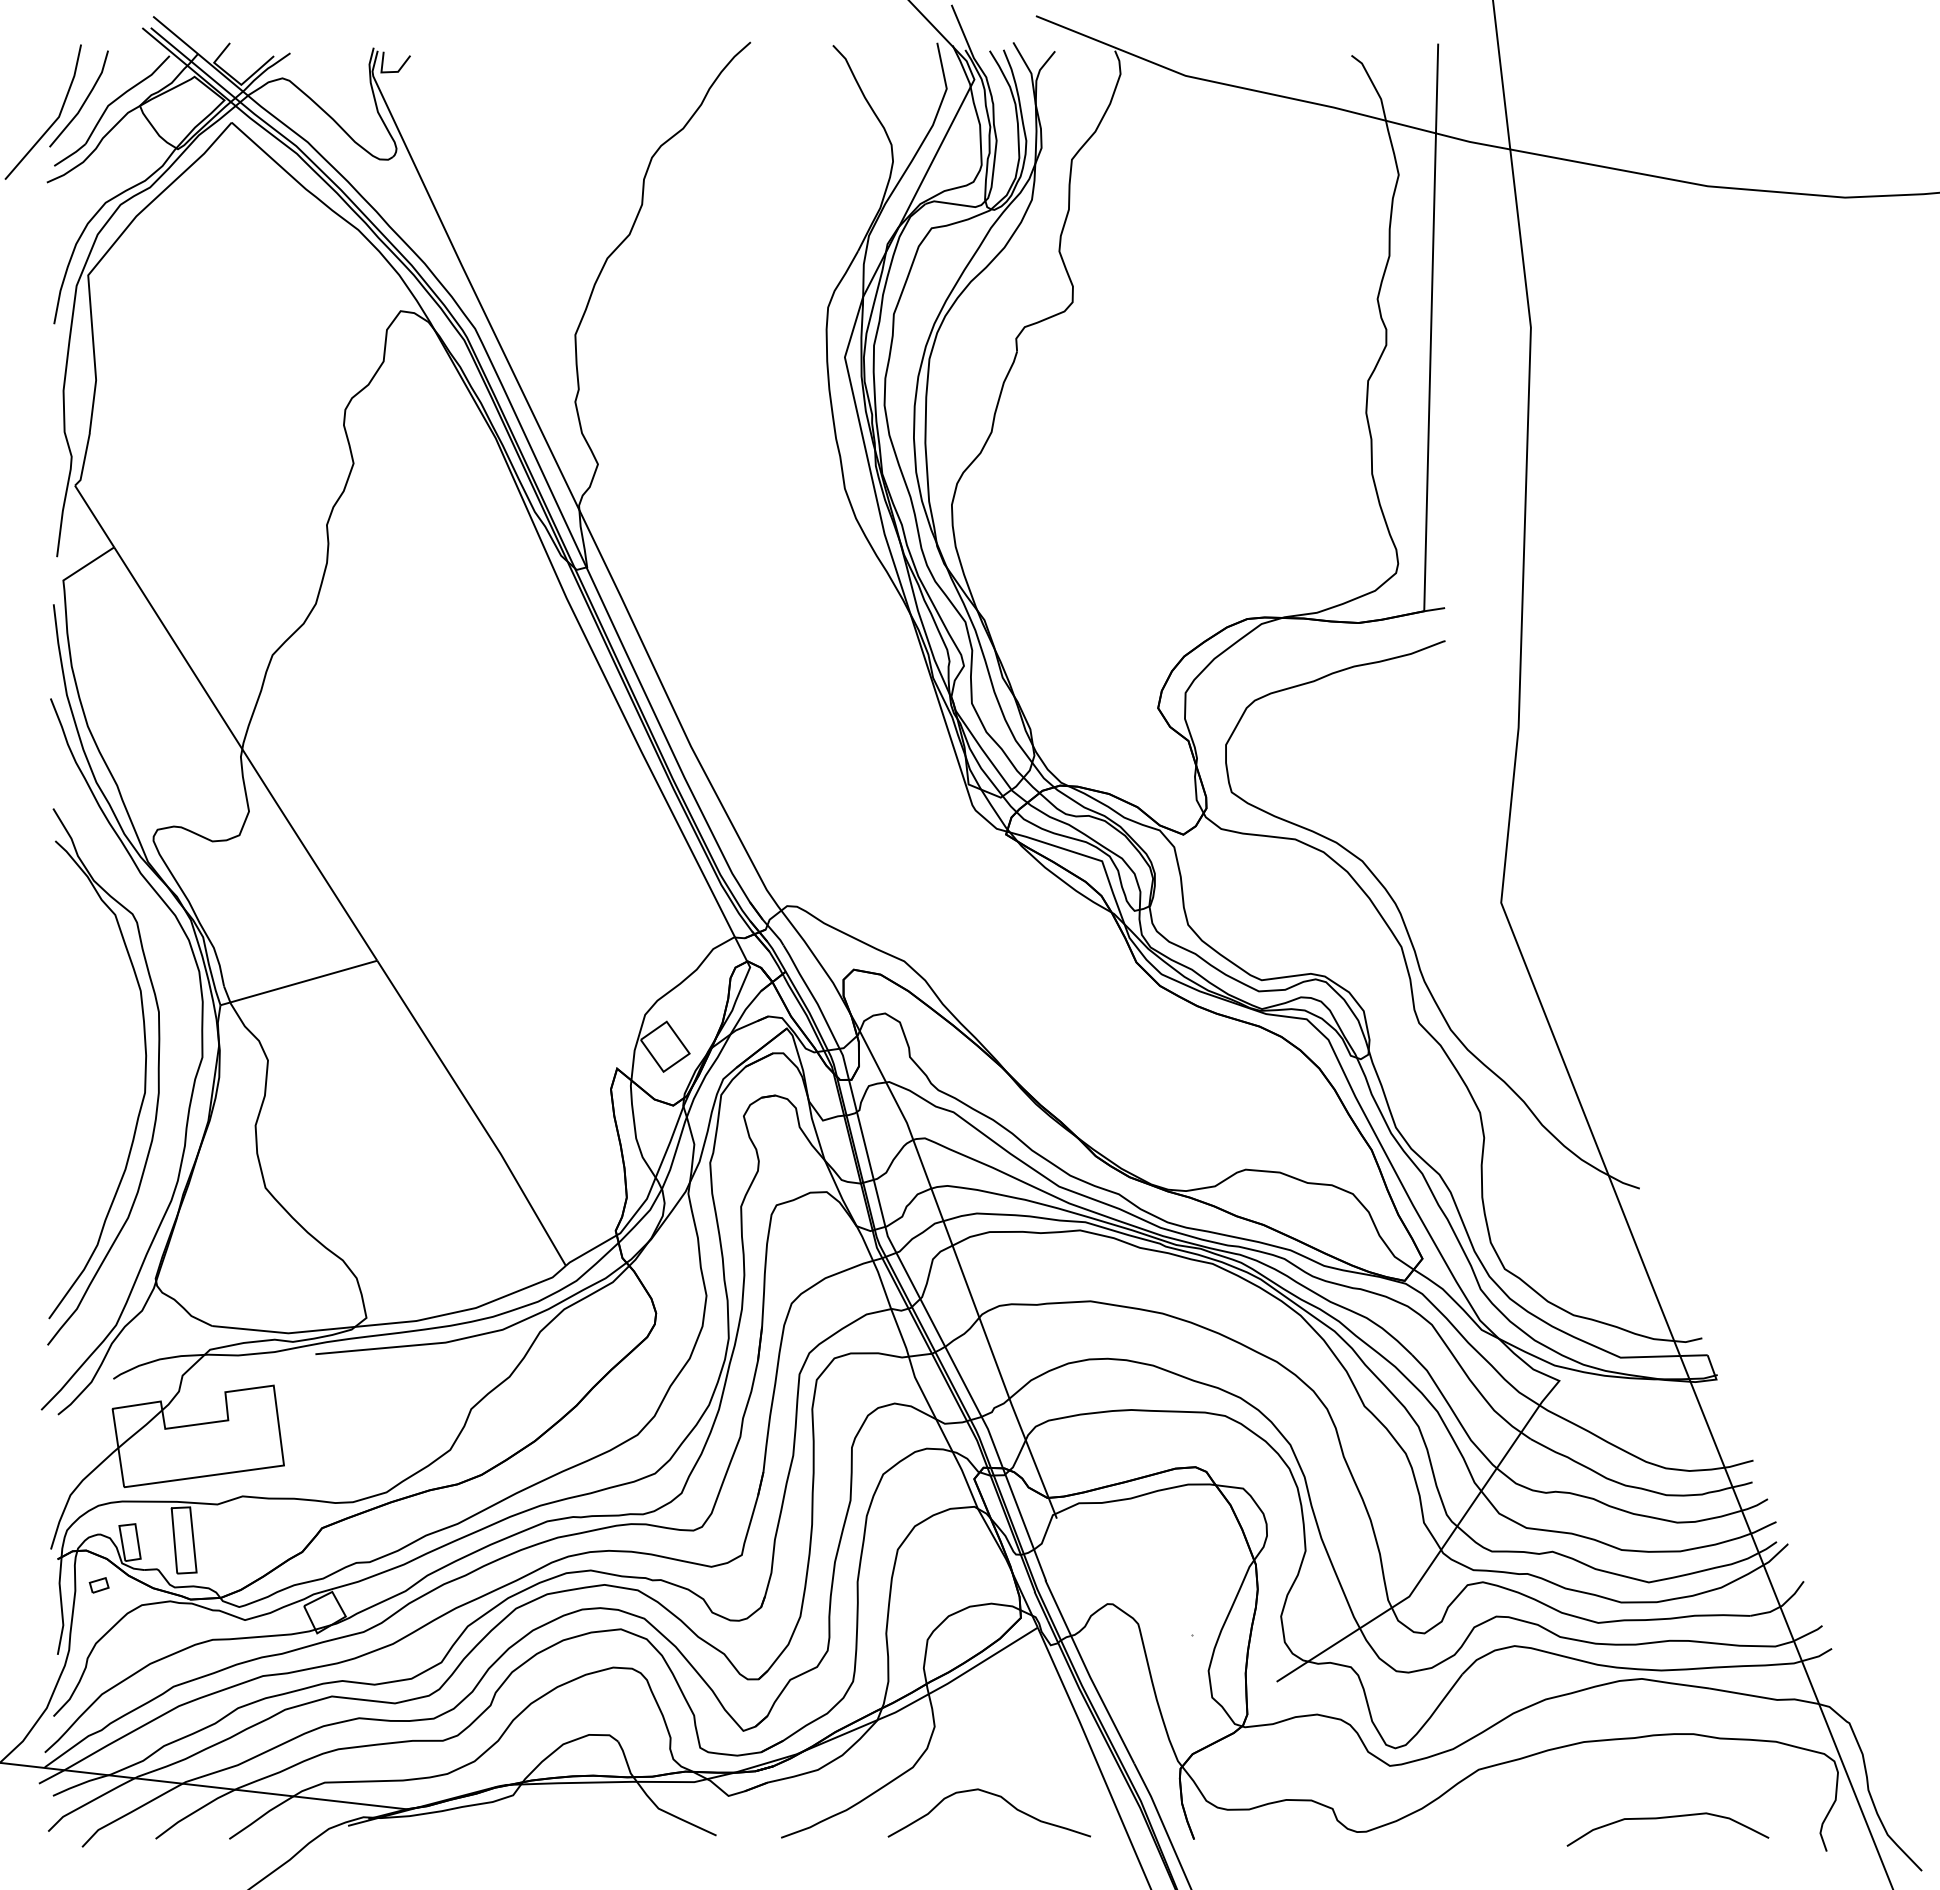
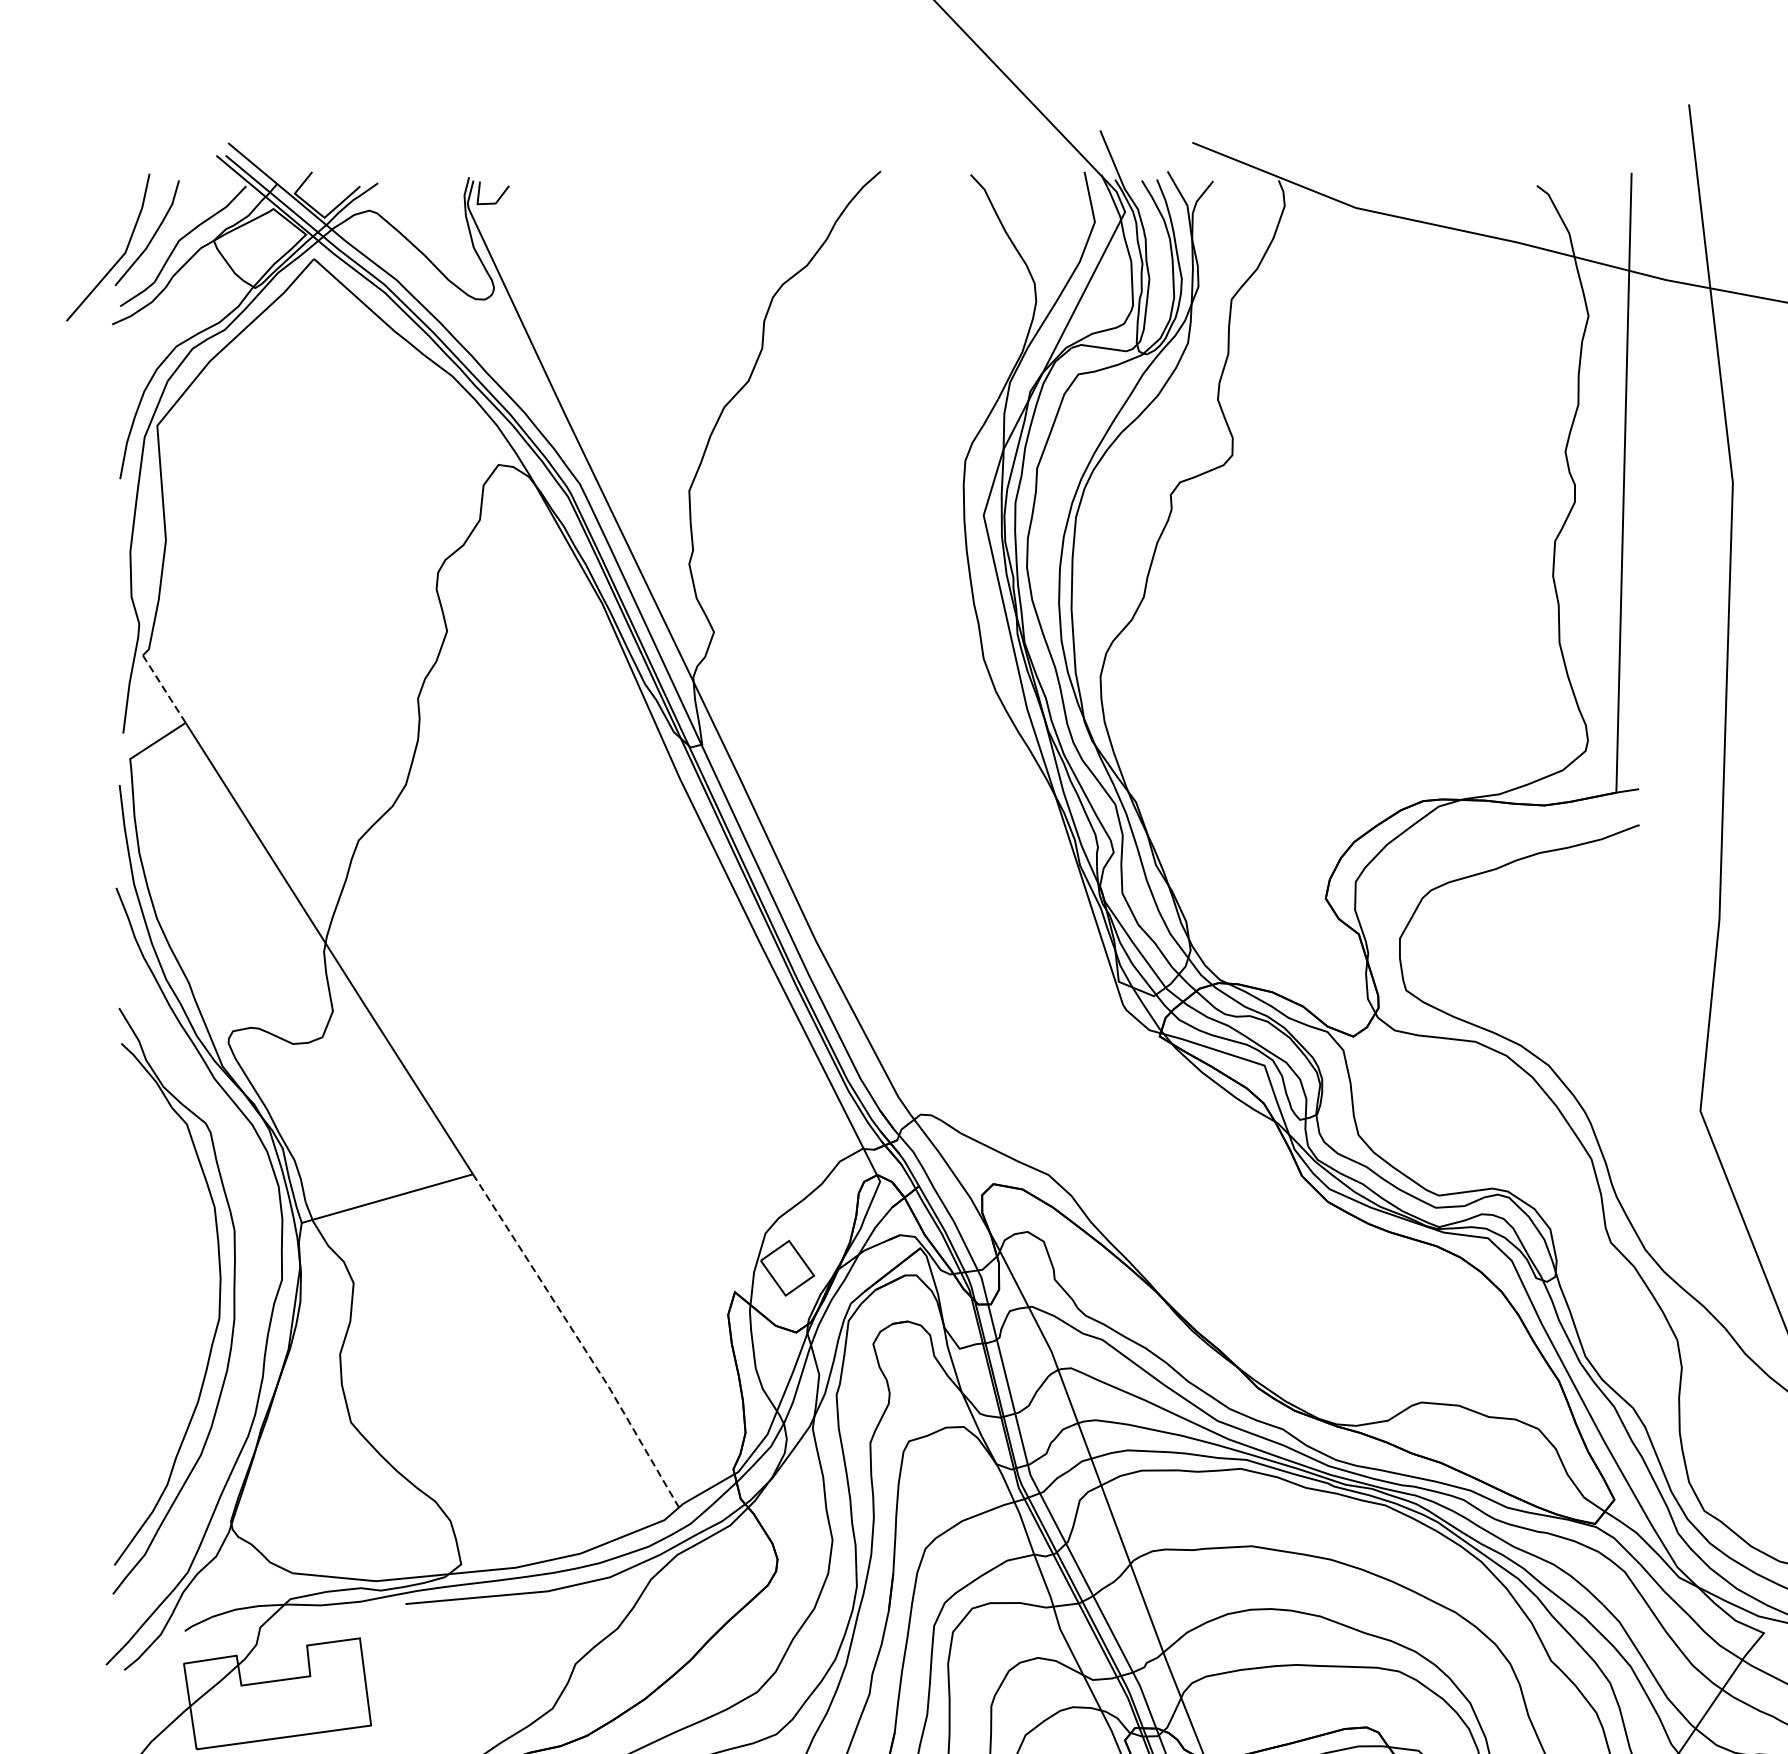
line: (94, 516) -> (164, 689), solid -> dashed
line: (474, 1112) -> (579, 1340), solid -> dashed

